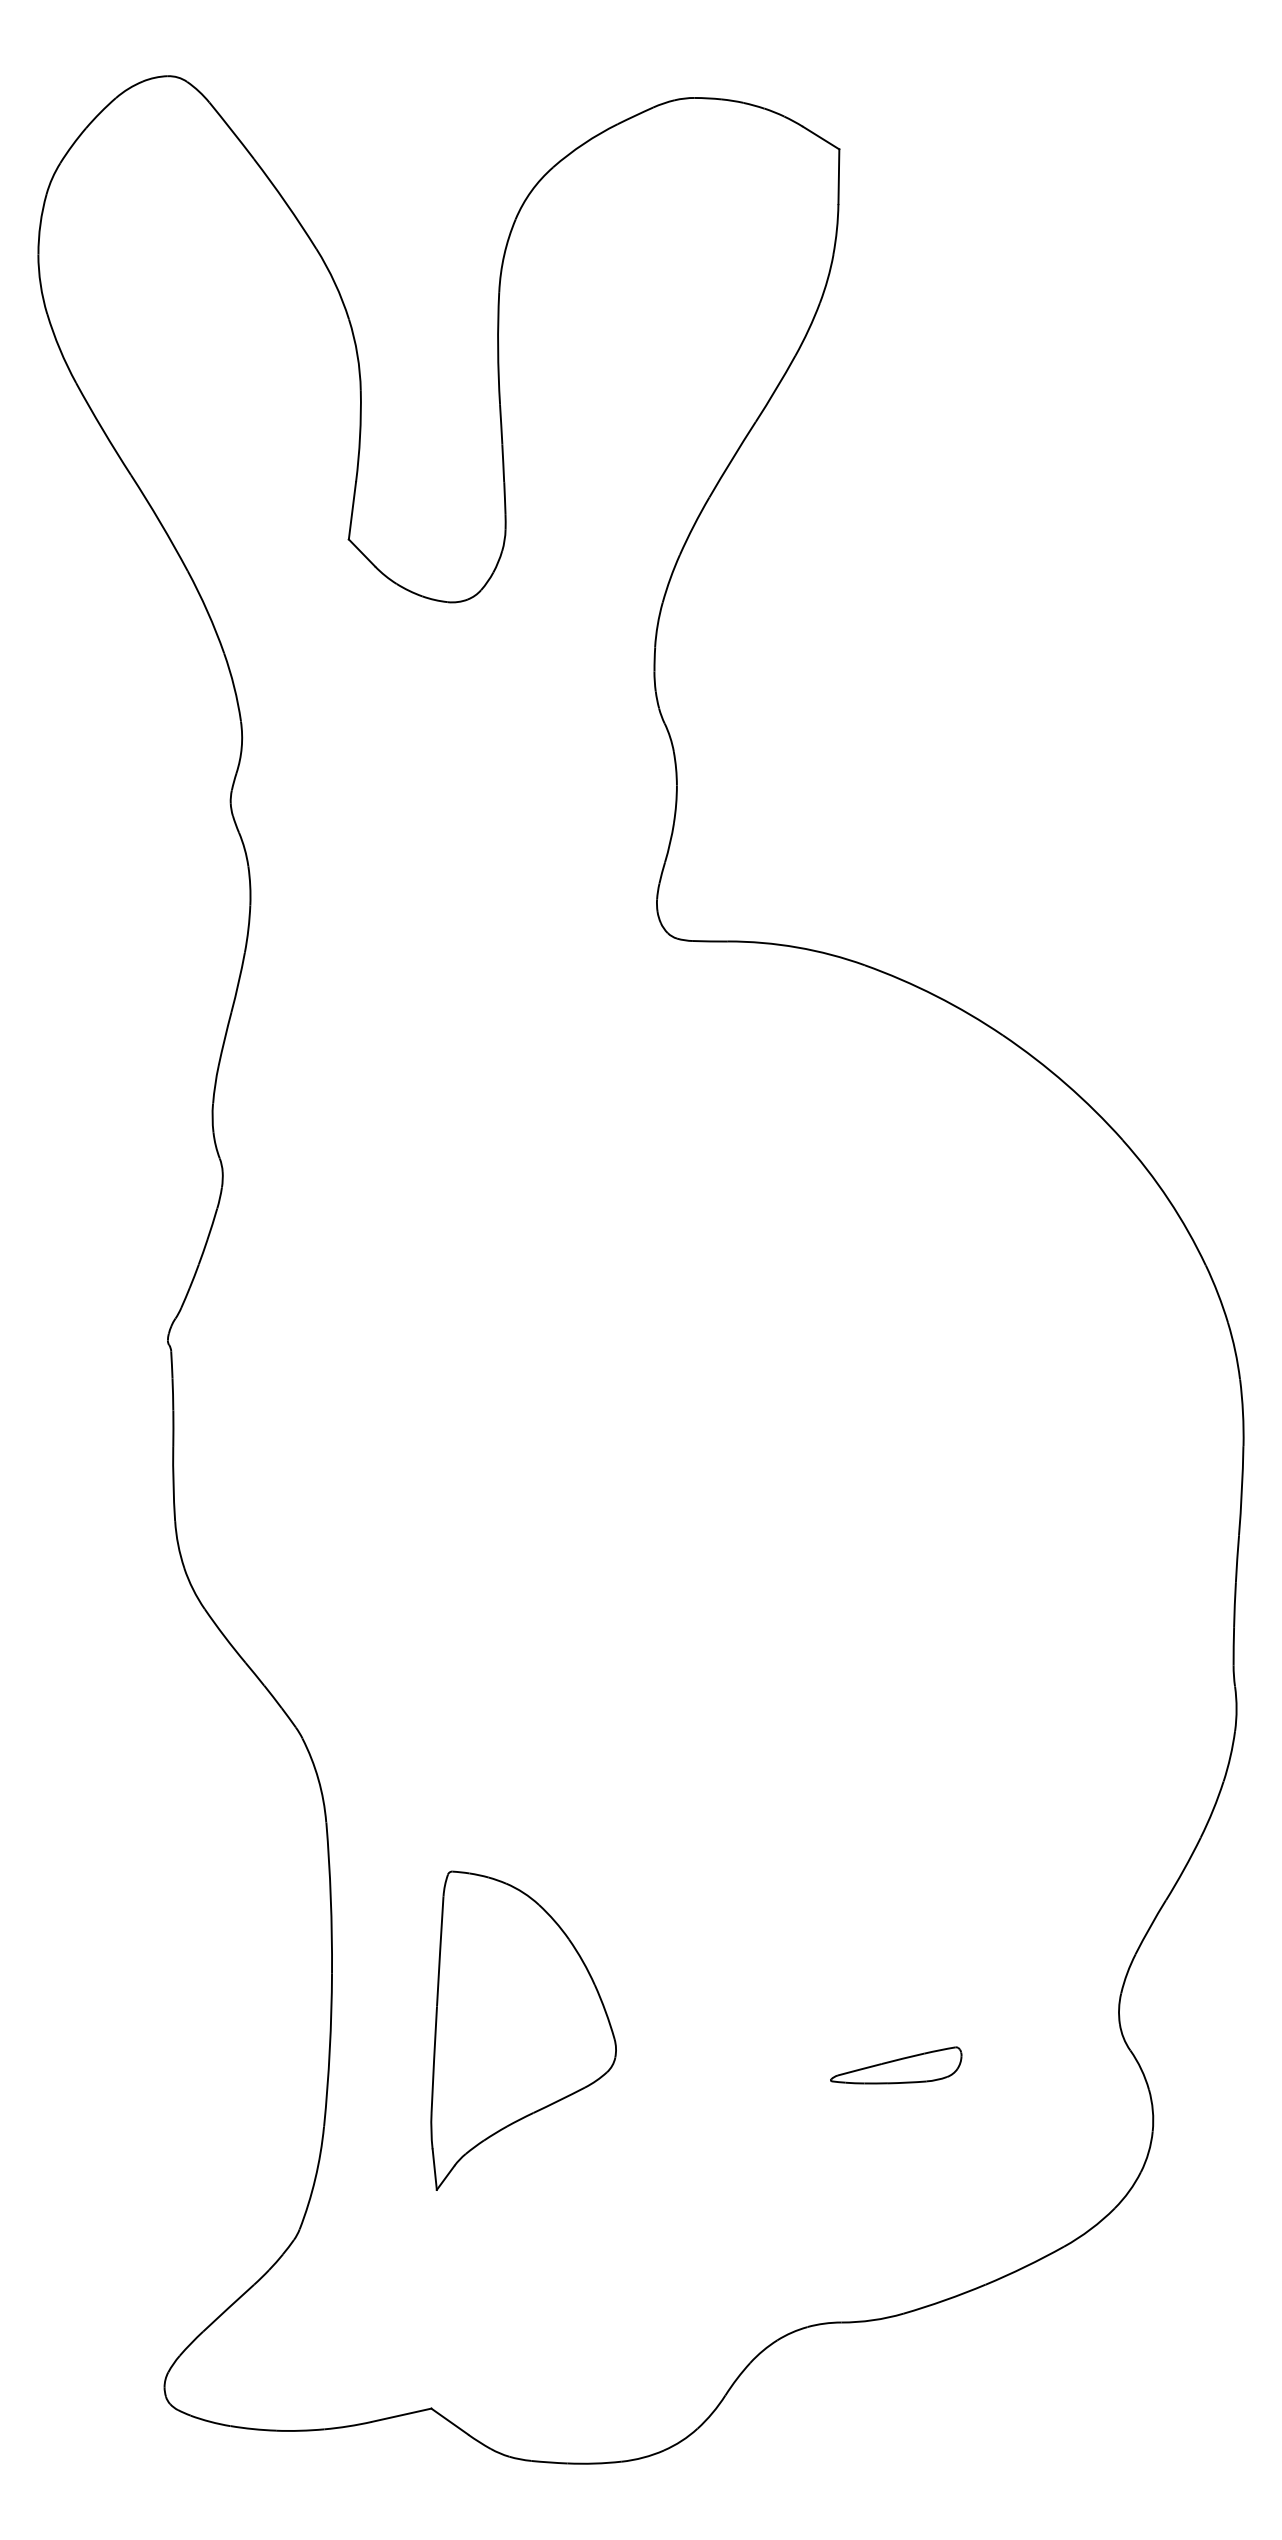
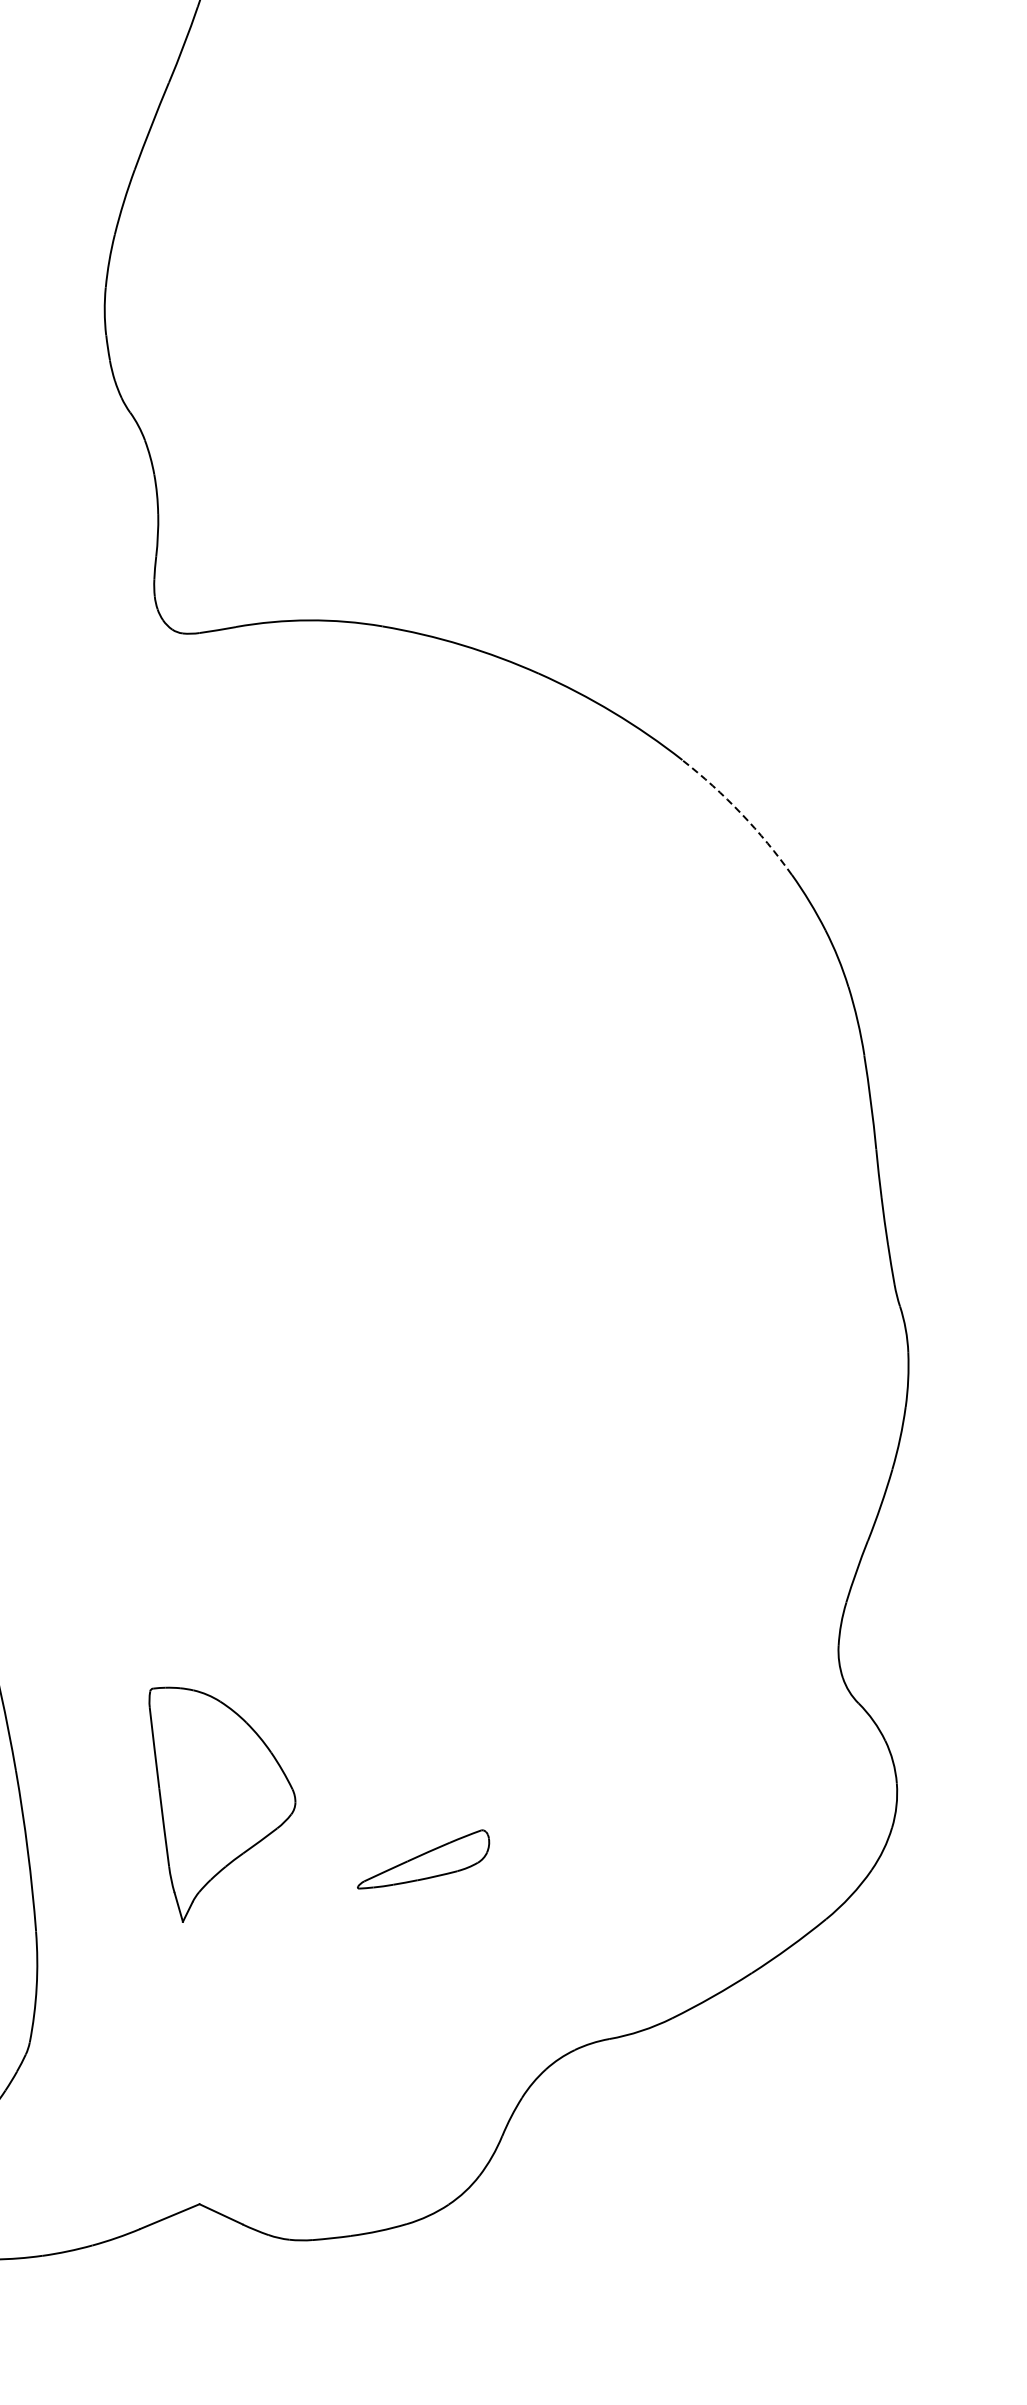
arc: (1168, 1199) -> (740, 813), solid -> dashed
part: (523, 2030) -> (225, 1794), size x0.7
part: (896, 2065) -> (423, 1860), moved

